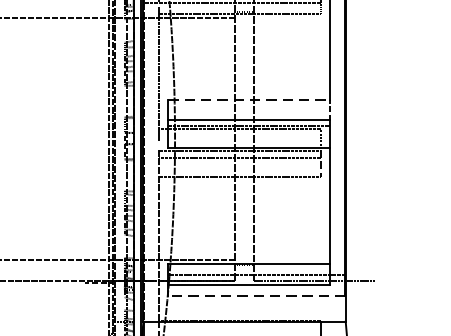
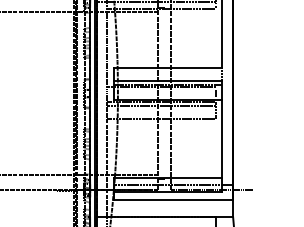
line: (249, 99) -> (168, 67), dashed -> solid
line: (257, 295) -> (173, 199), dashed -> solid

